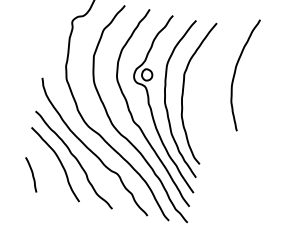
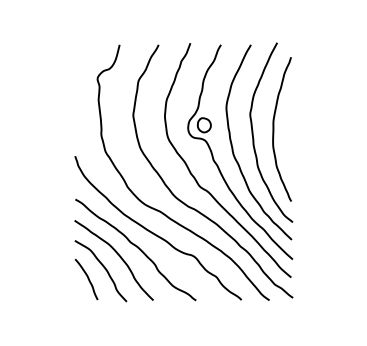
curve: (235, 72) -> (274, 129), moved
curve: (46, 170) -> (104, 269), added

